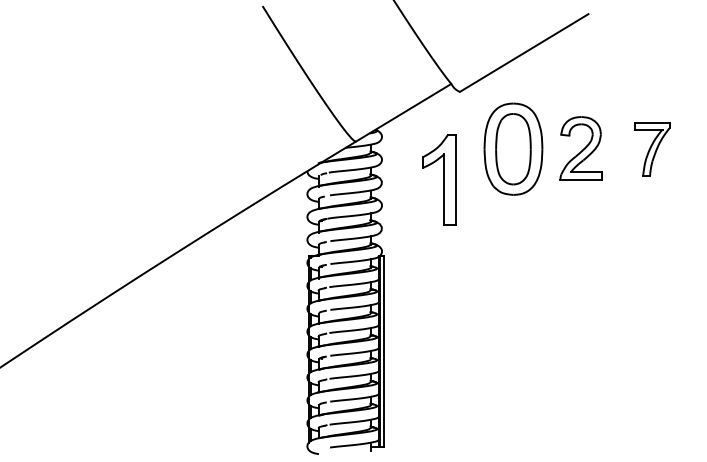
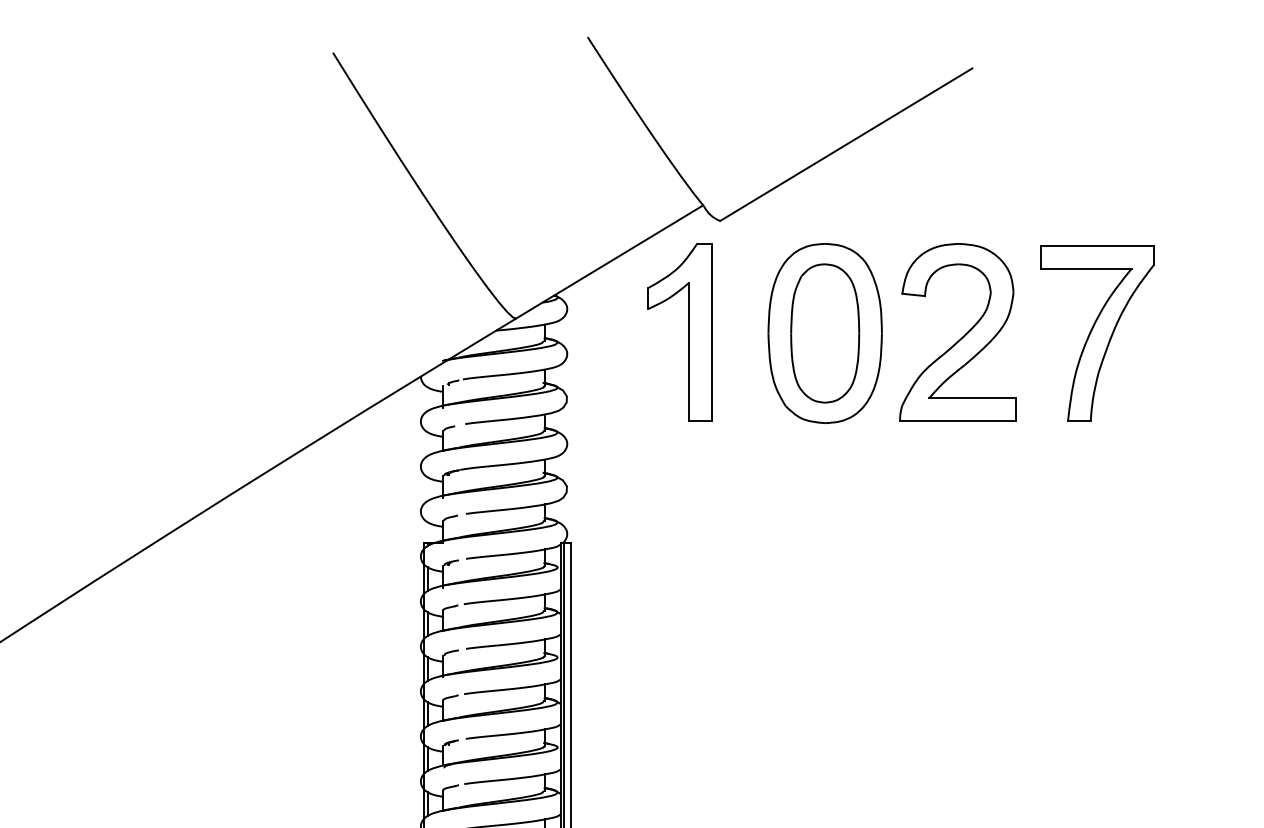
part: (580, 148) -> (956, 332), size x1.43
part: (651, 149) -> (1096, 334), size x1.67
part: (439, 179) -> (680, 332), moved

